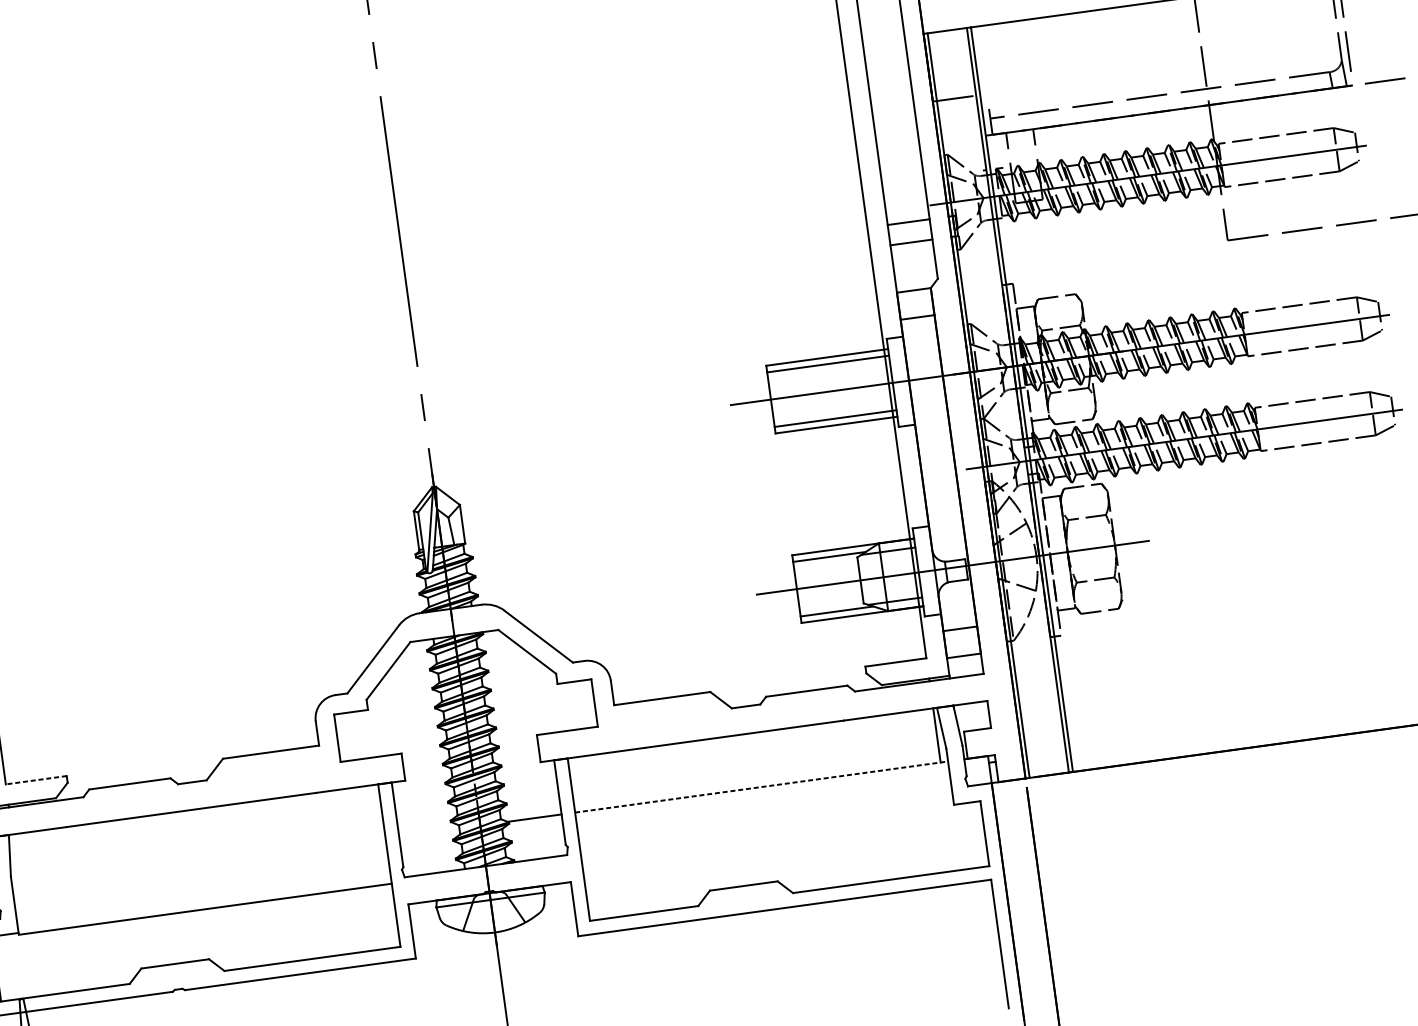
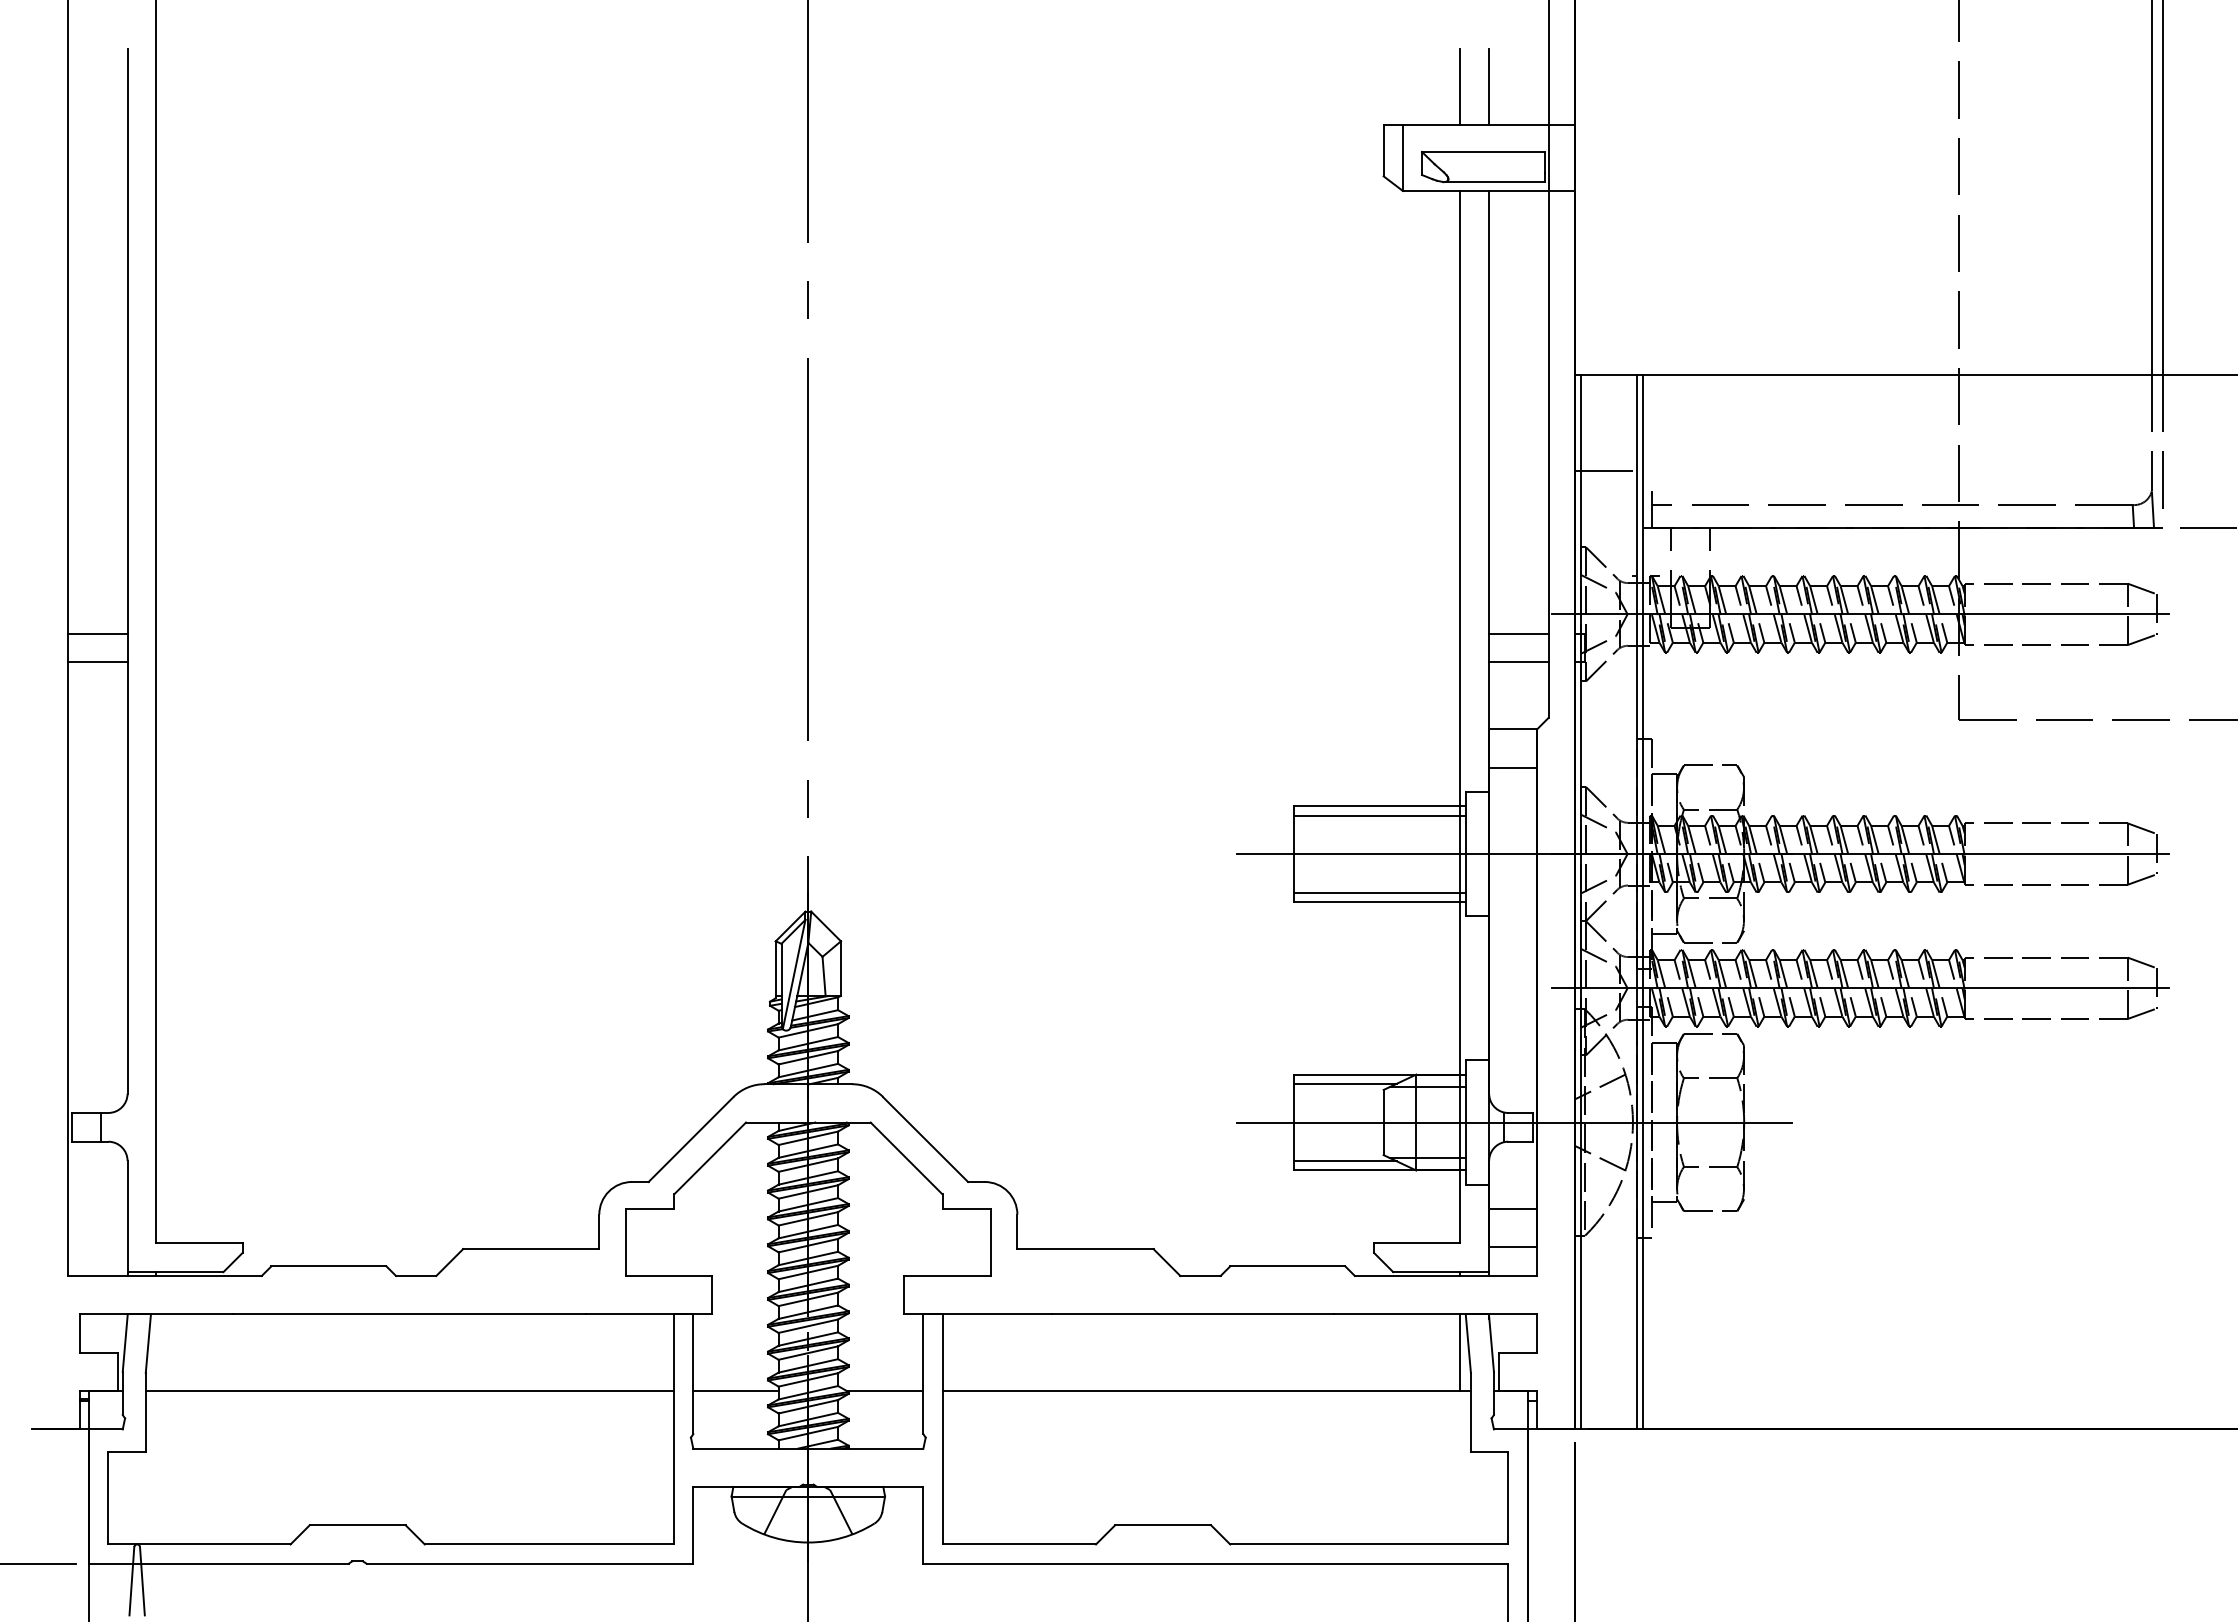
line: (35, 780) -> (198, 1243), dashed -> solid
line: (762, 787) -> (1207, 1391), dashed -> solid
line: (429, 832) -> (735, 1391), added
line: (205, 909) -> (409, 1391), moved

